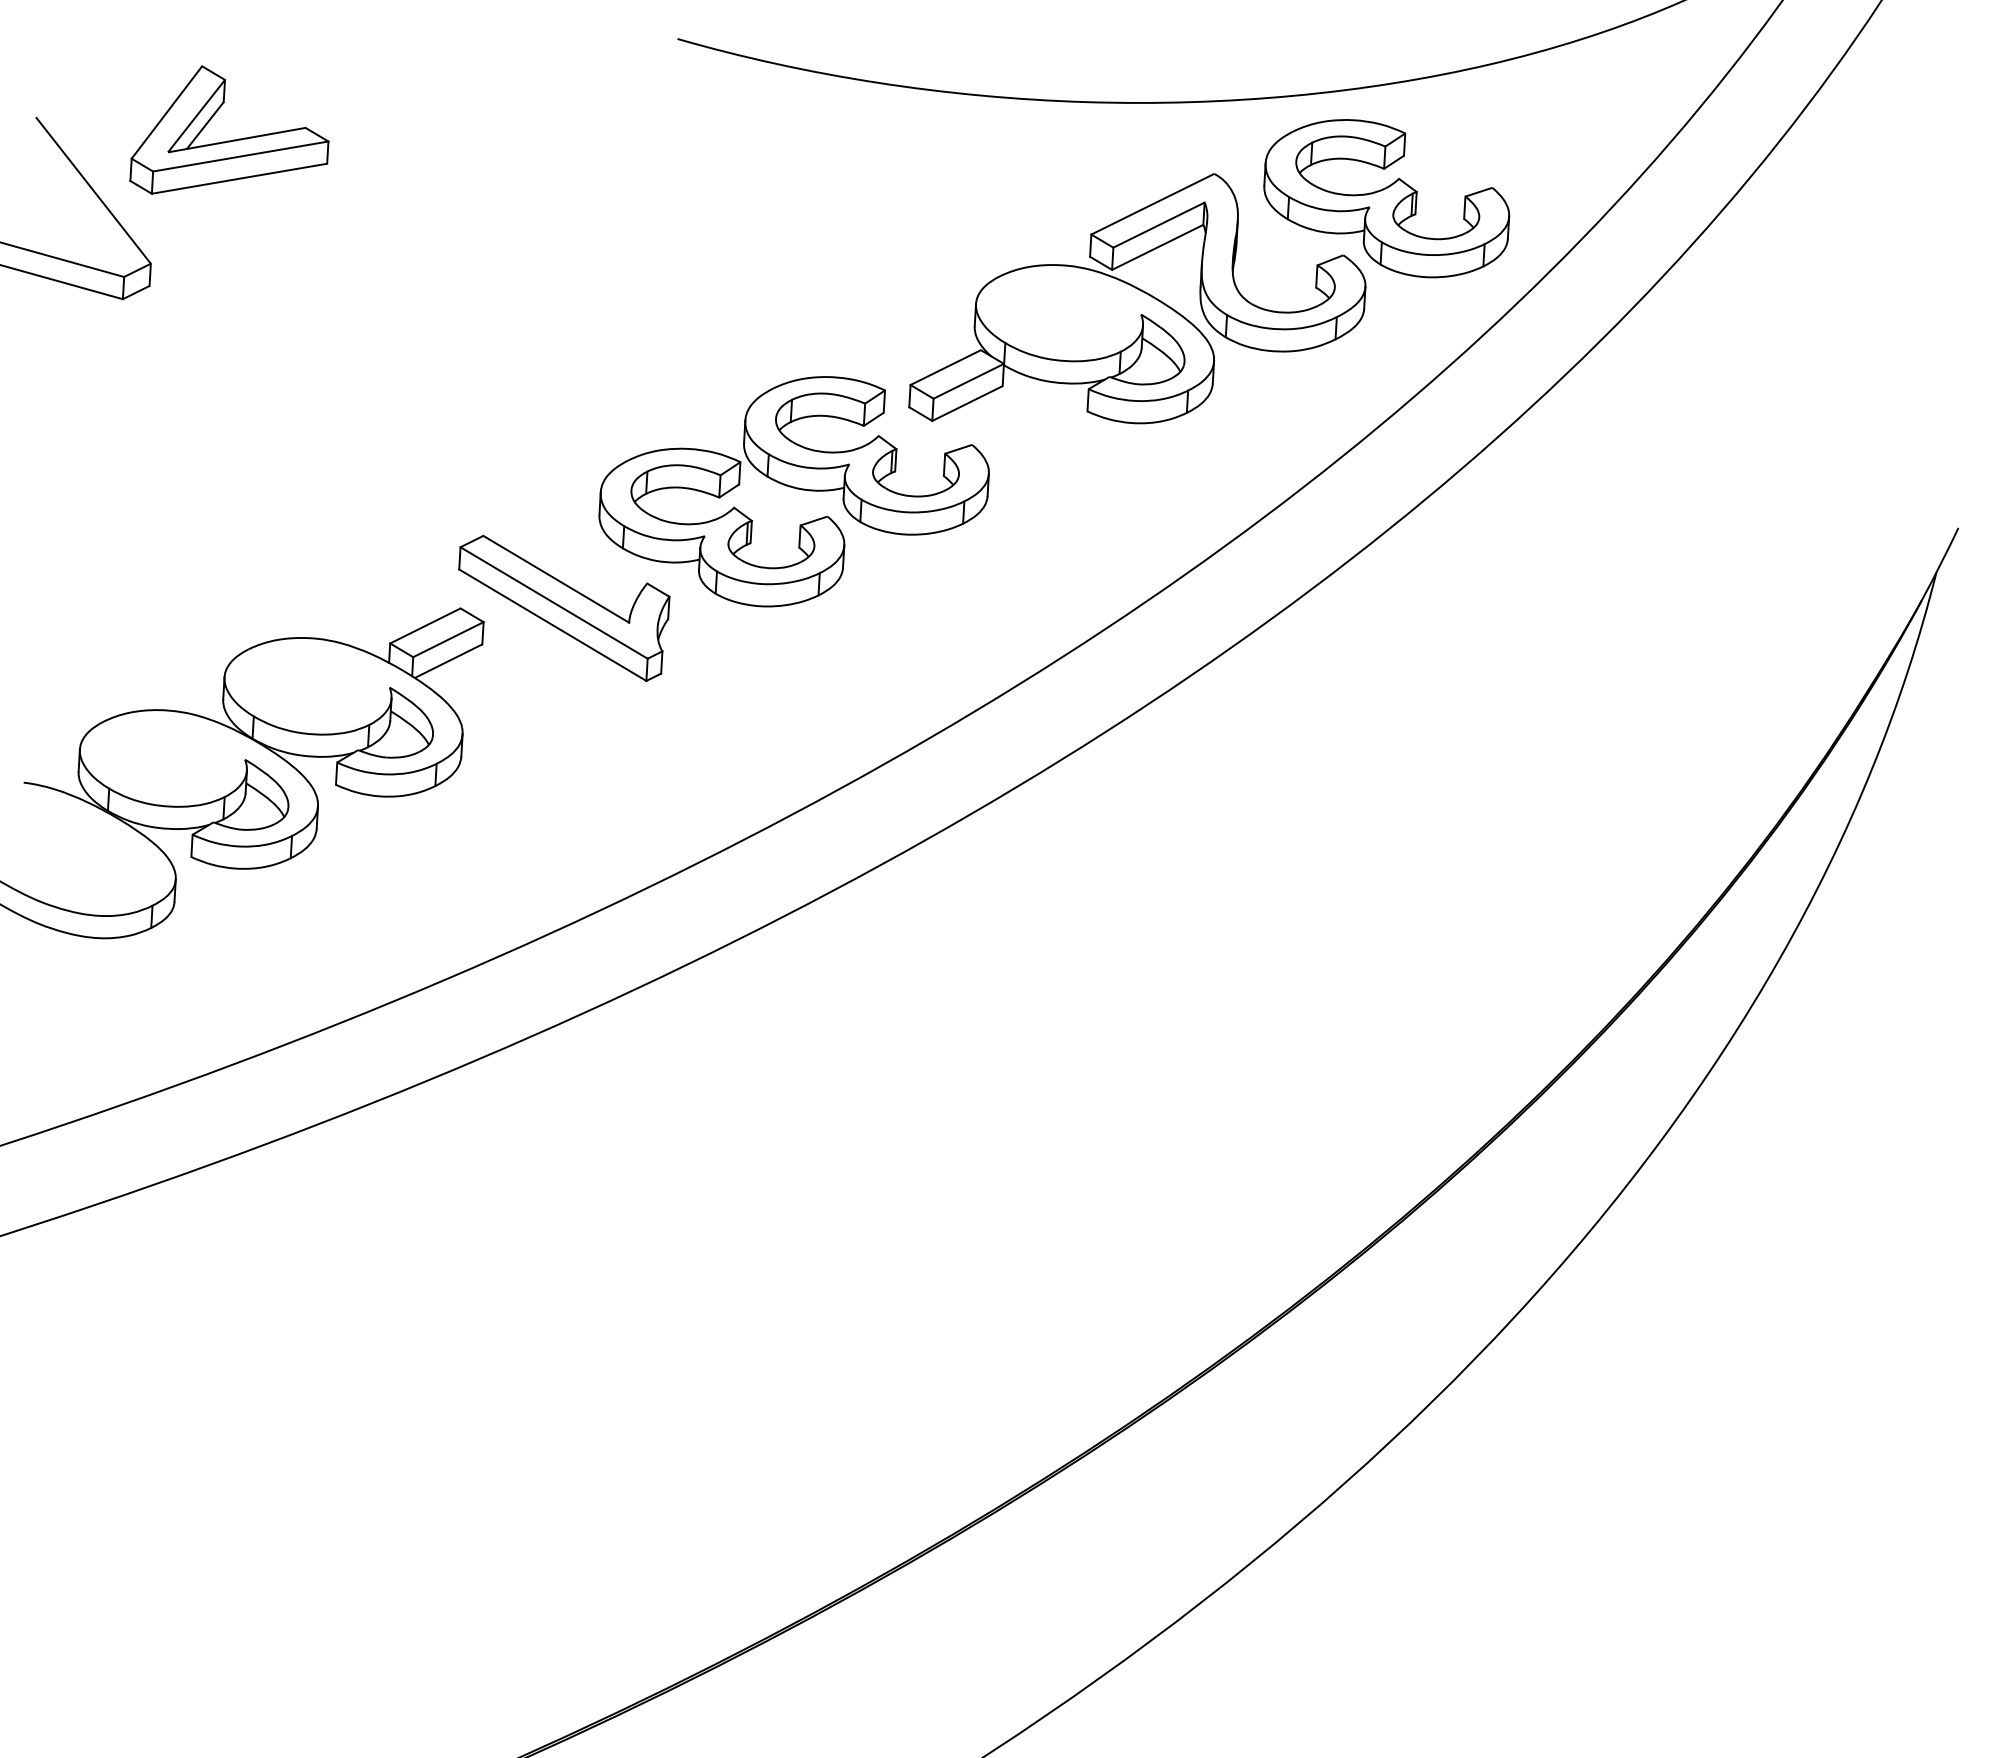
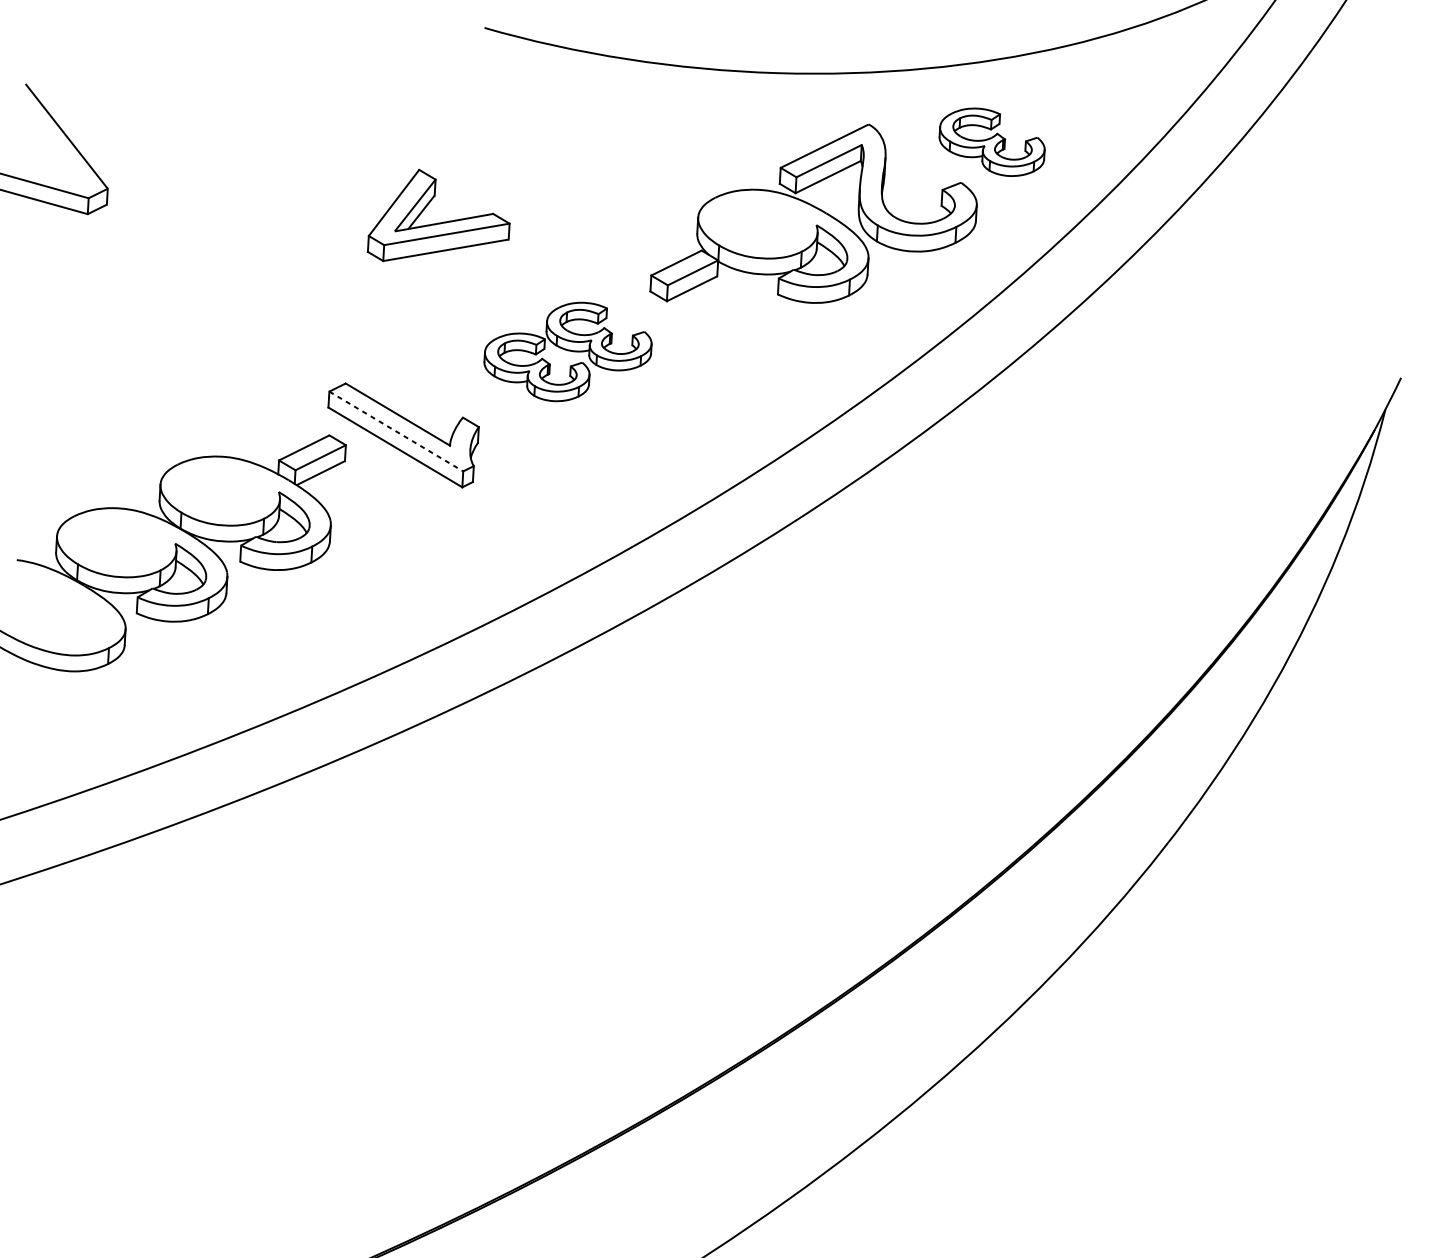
part: (233, 139) -> (441, 222), moved
part: (1386, 198) -> (991, 142), size x0.6
part: (793, 491) -> (567, 351), size x0.6
line: (554, 602) -> (396, 431), solid -> dashed

